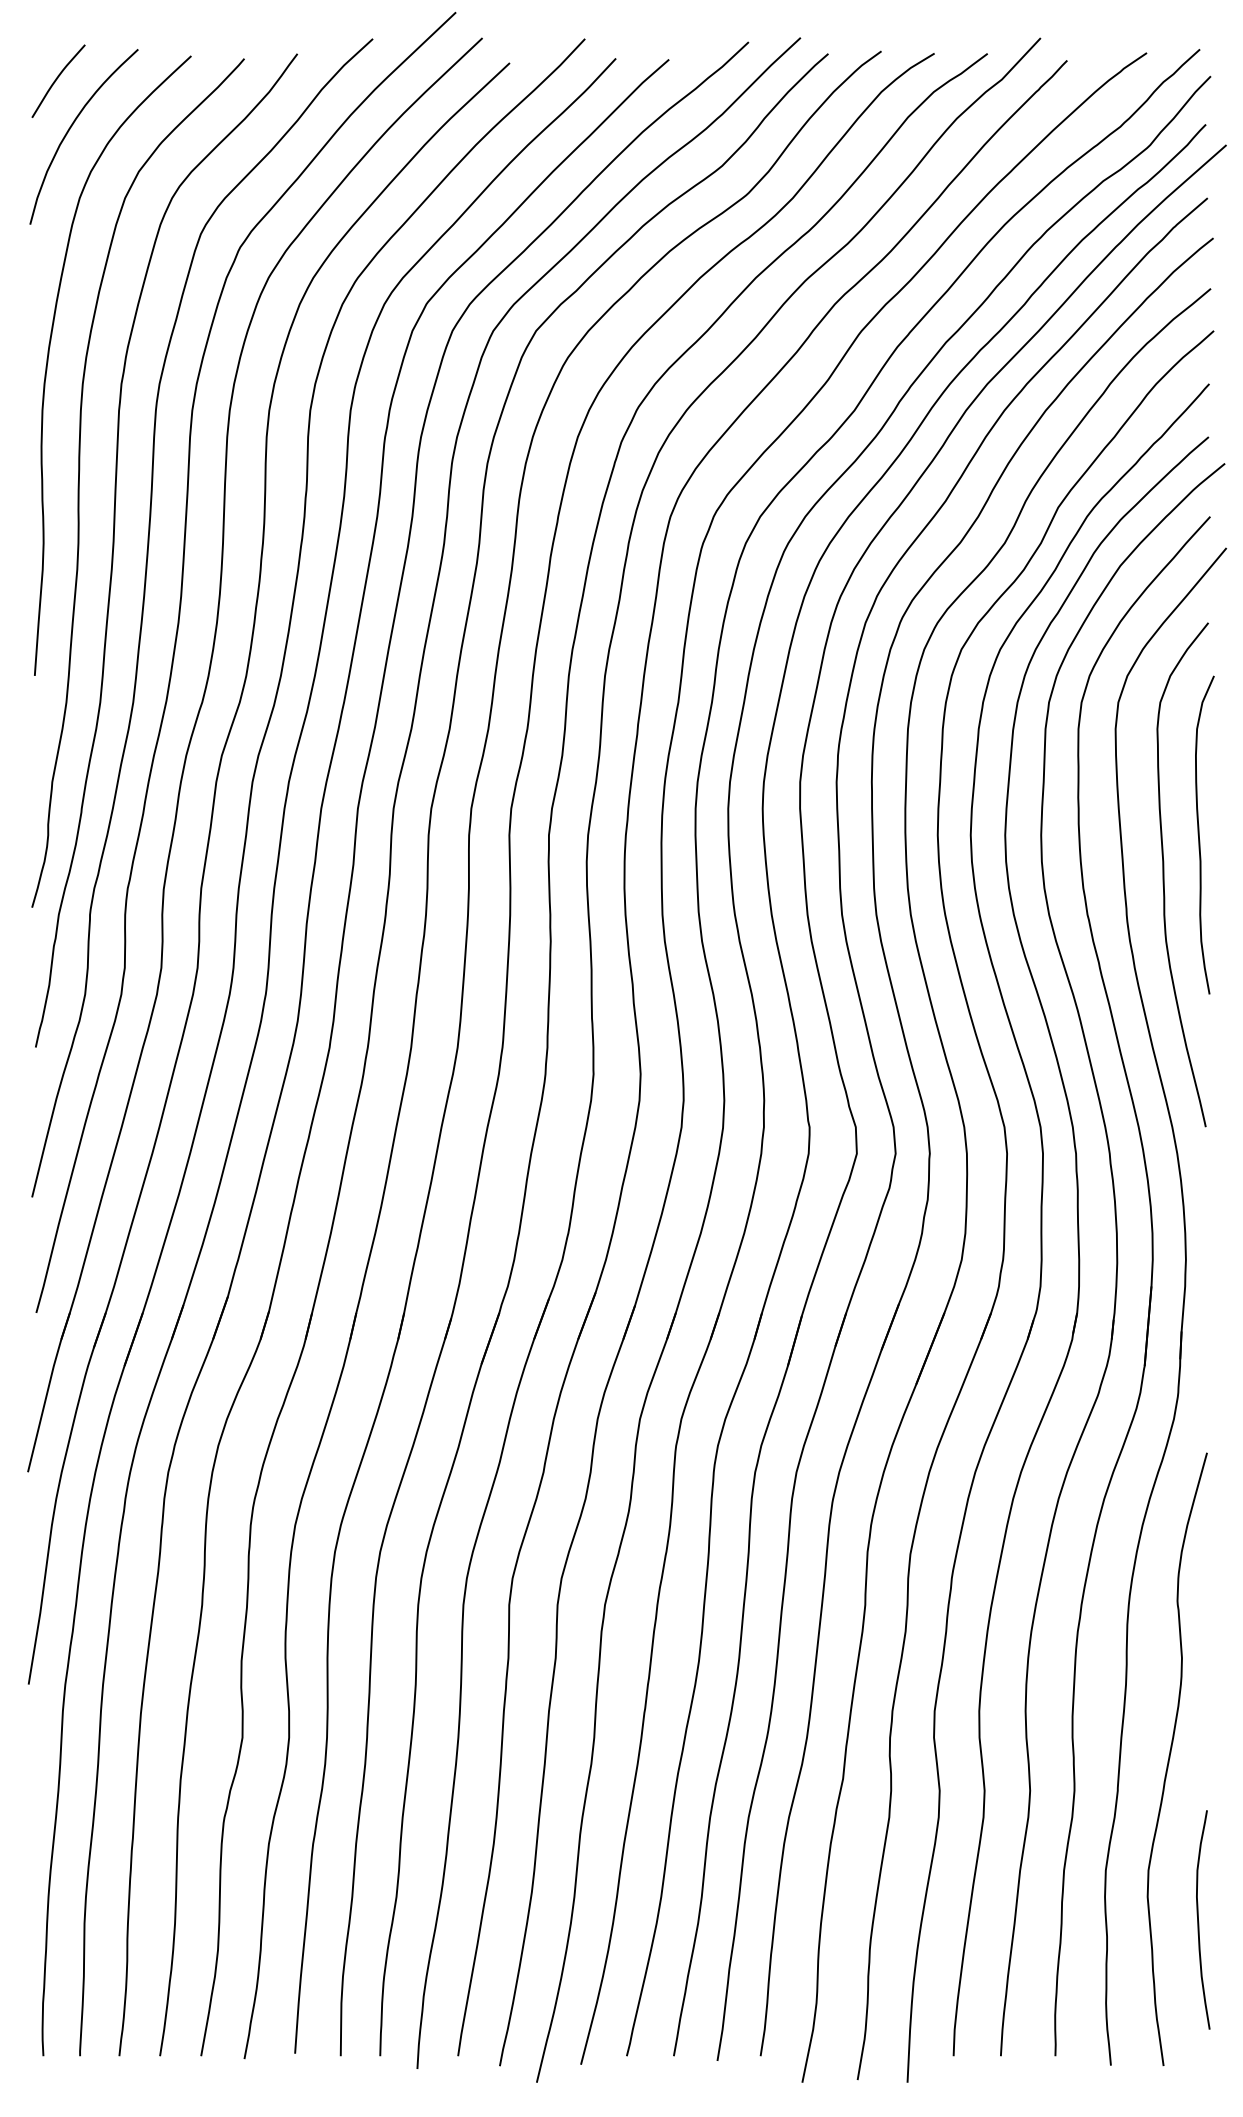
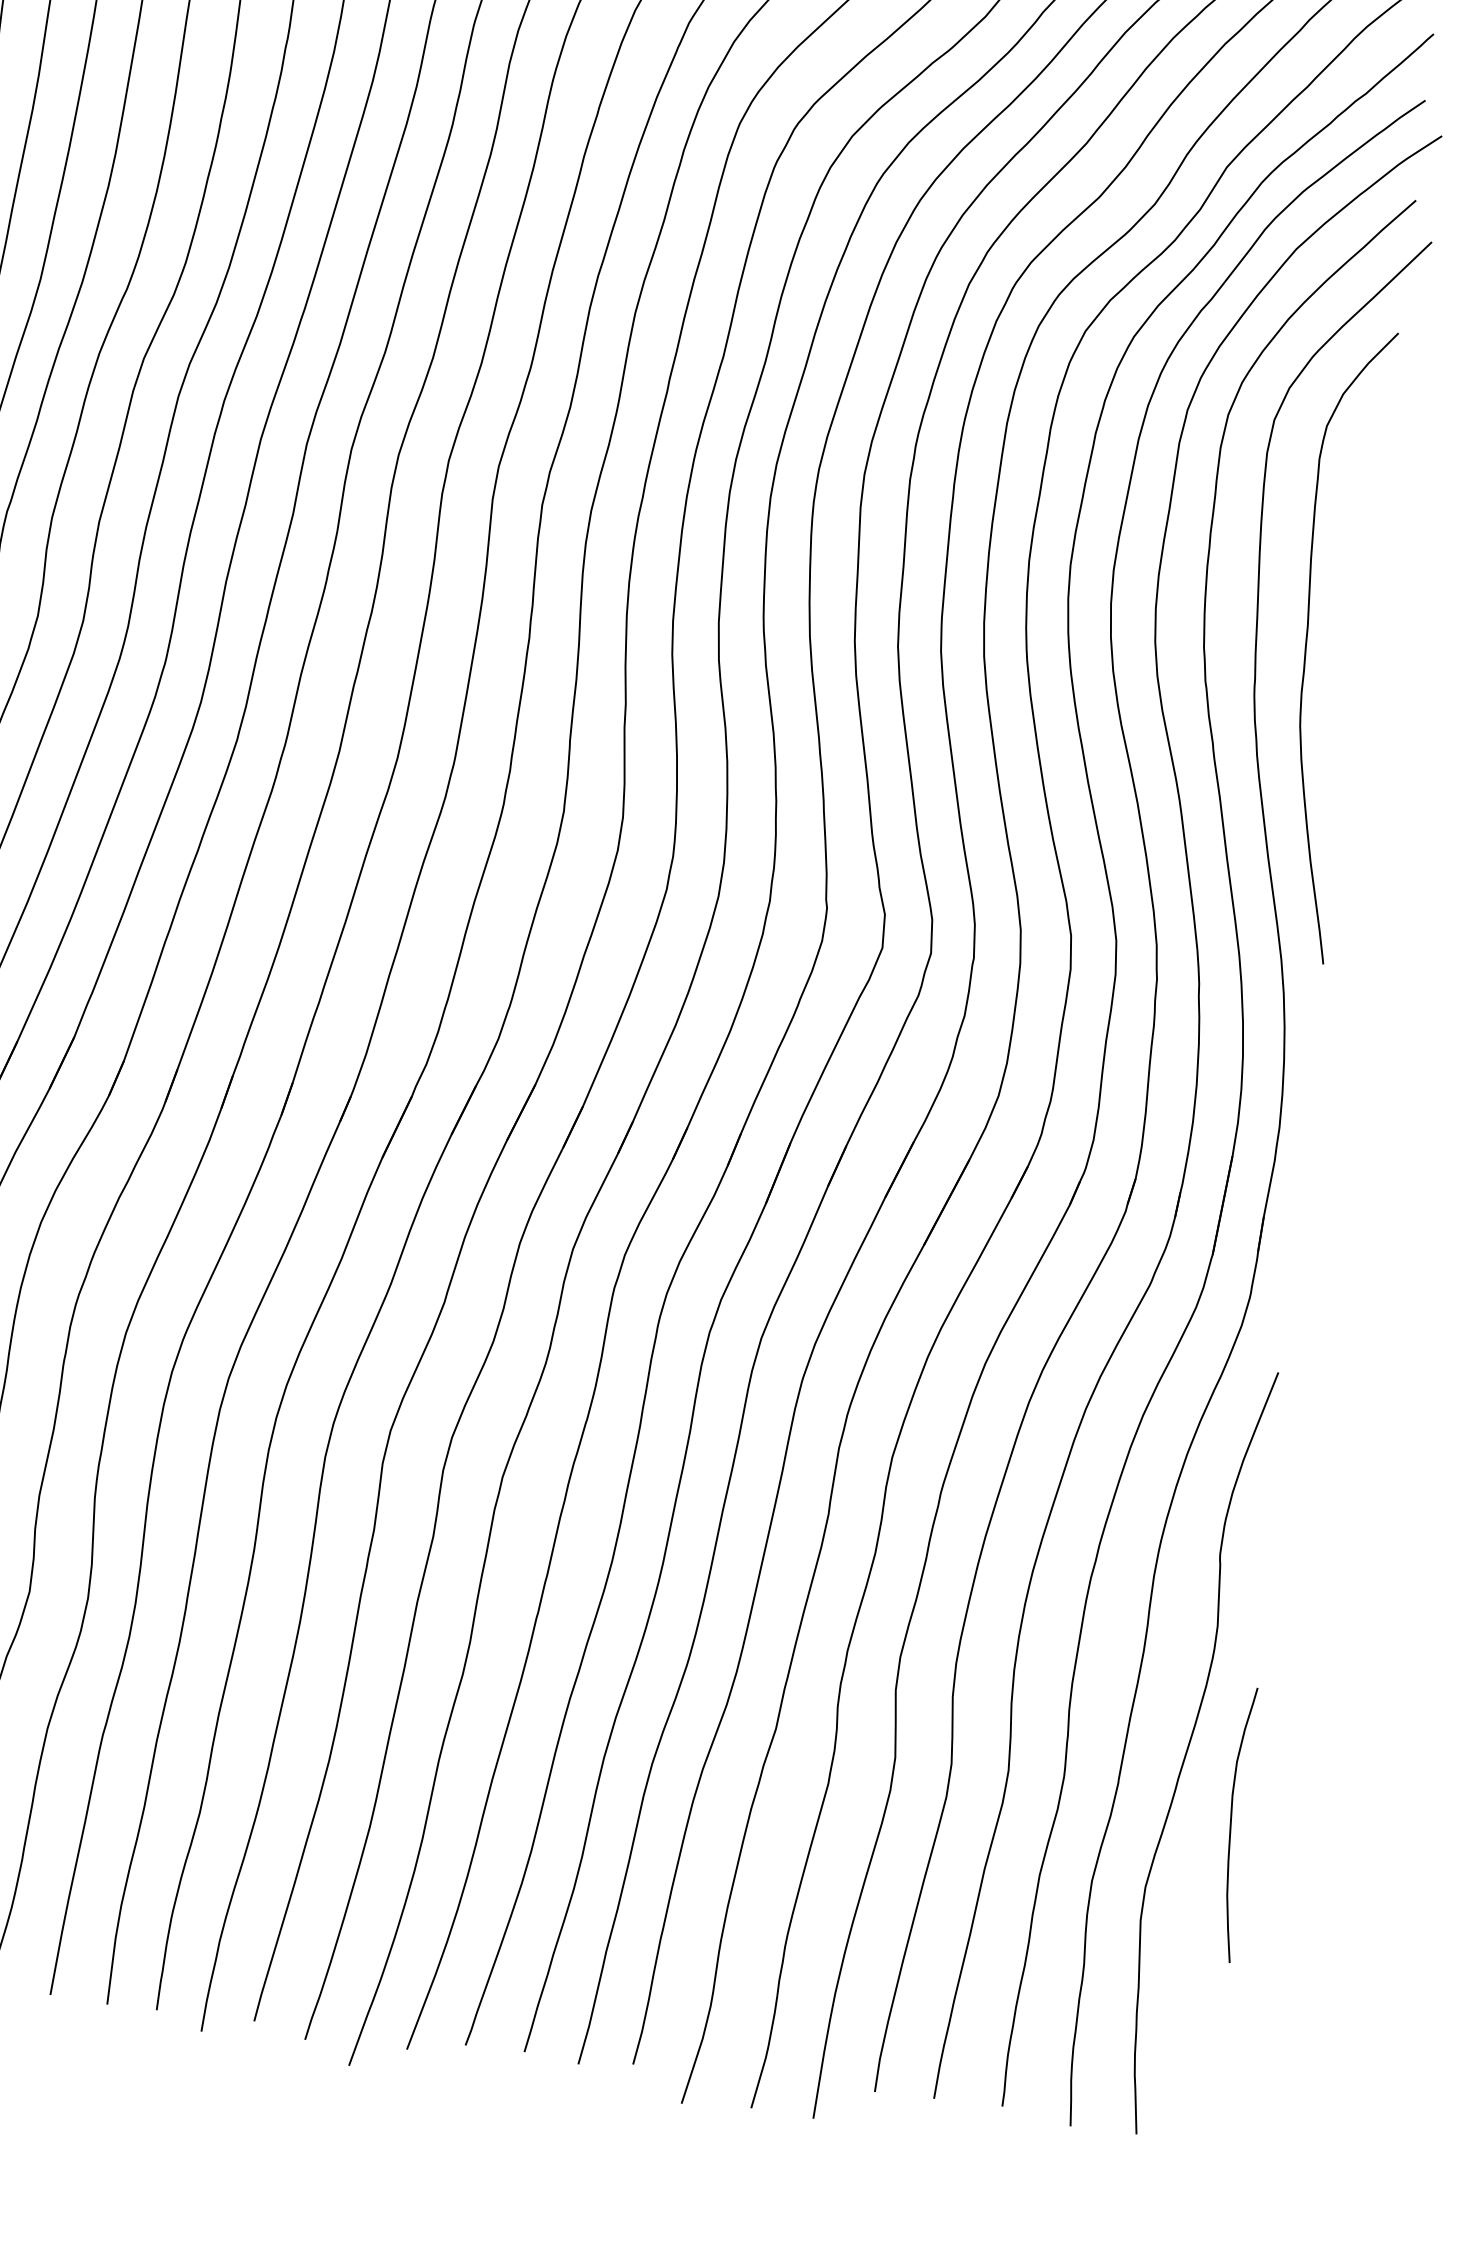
curve: (1199, 834) -> (1357, 596), removed
curve: (1198, 1919) -> (1231, 1823), moved

